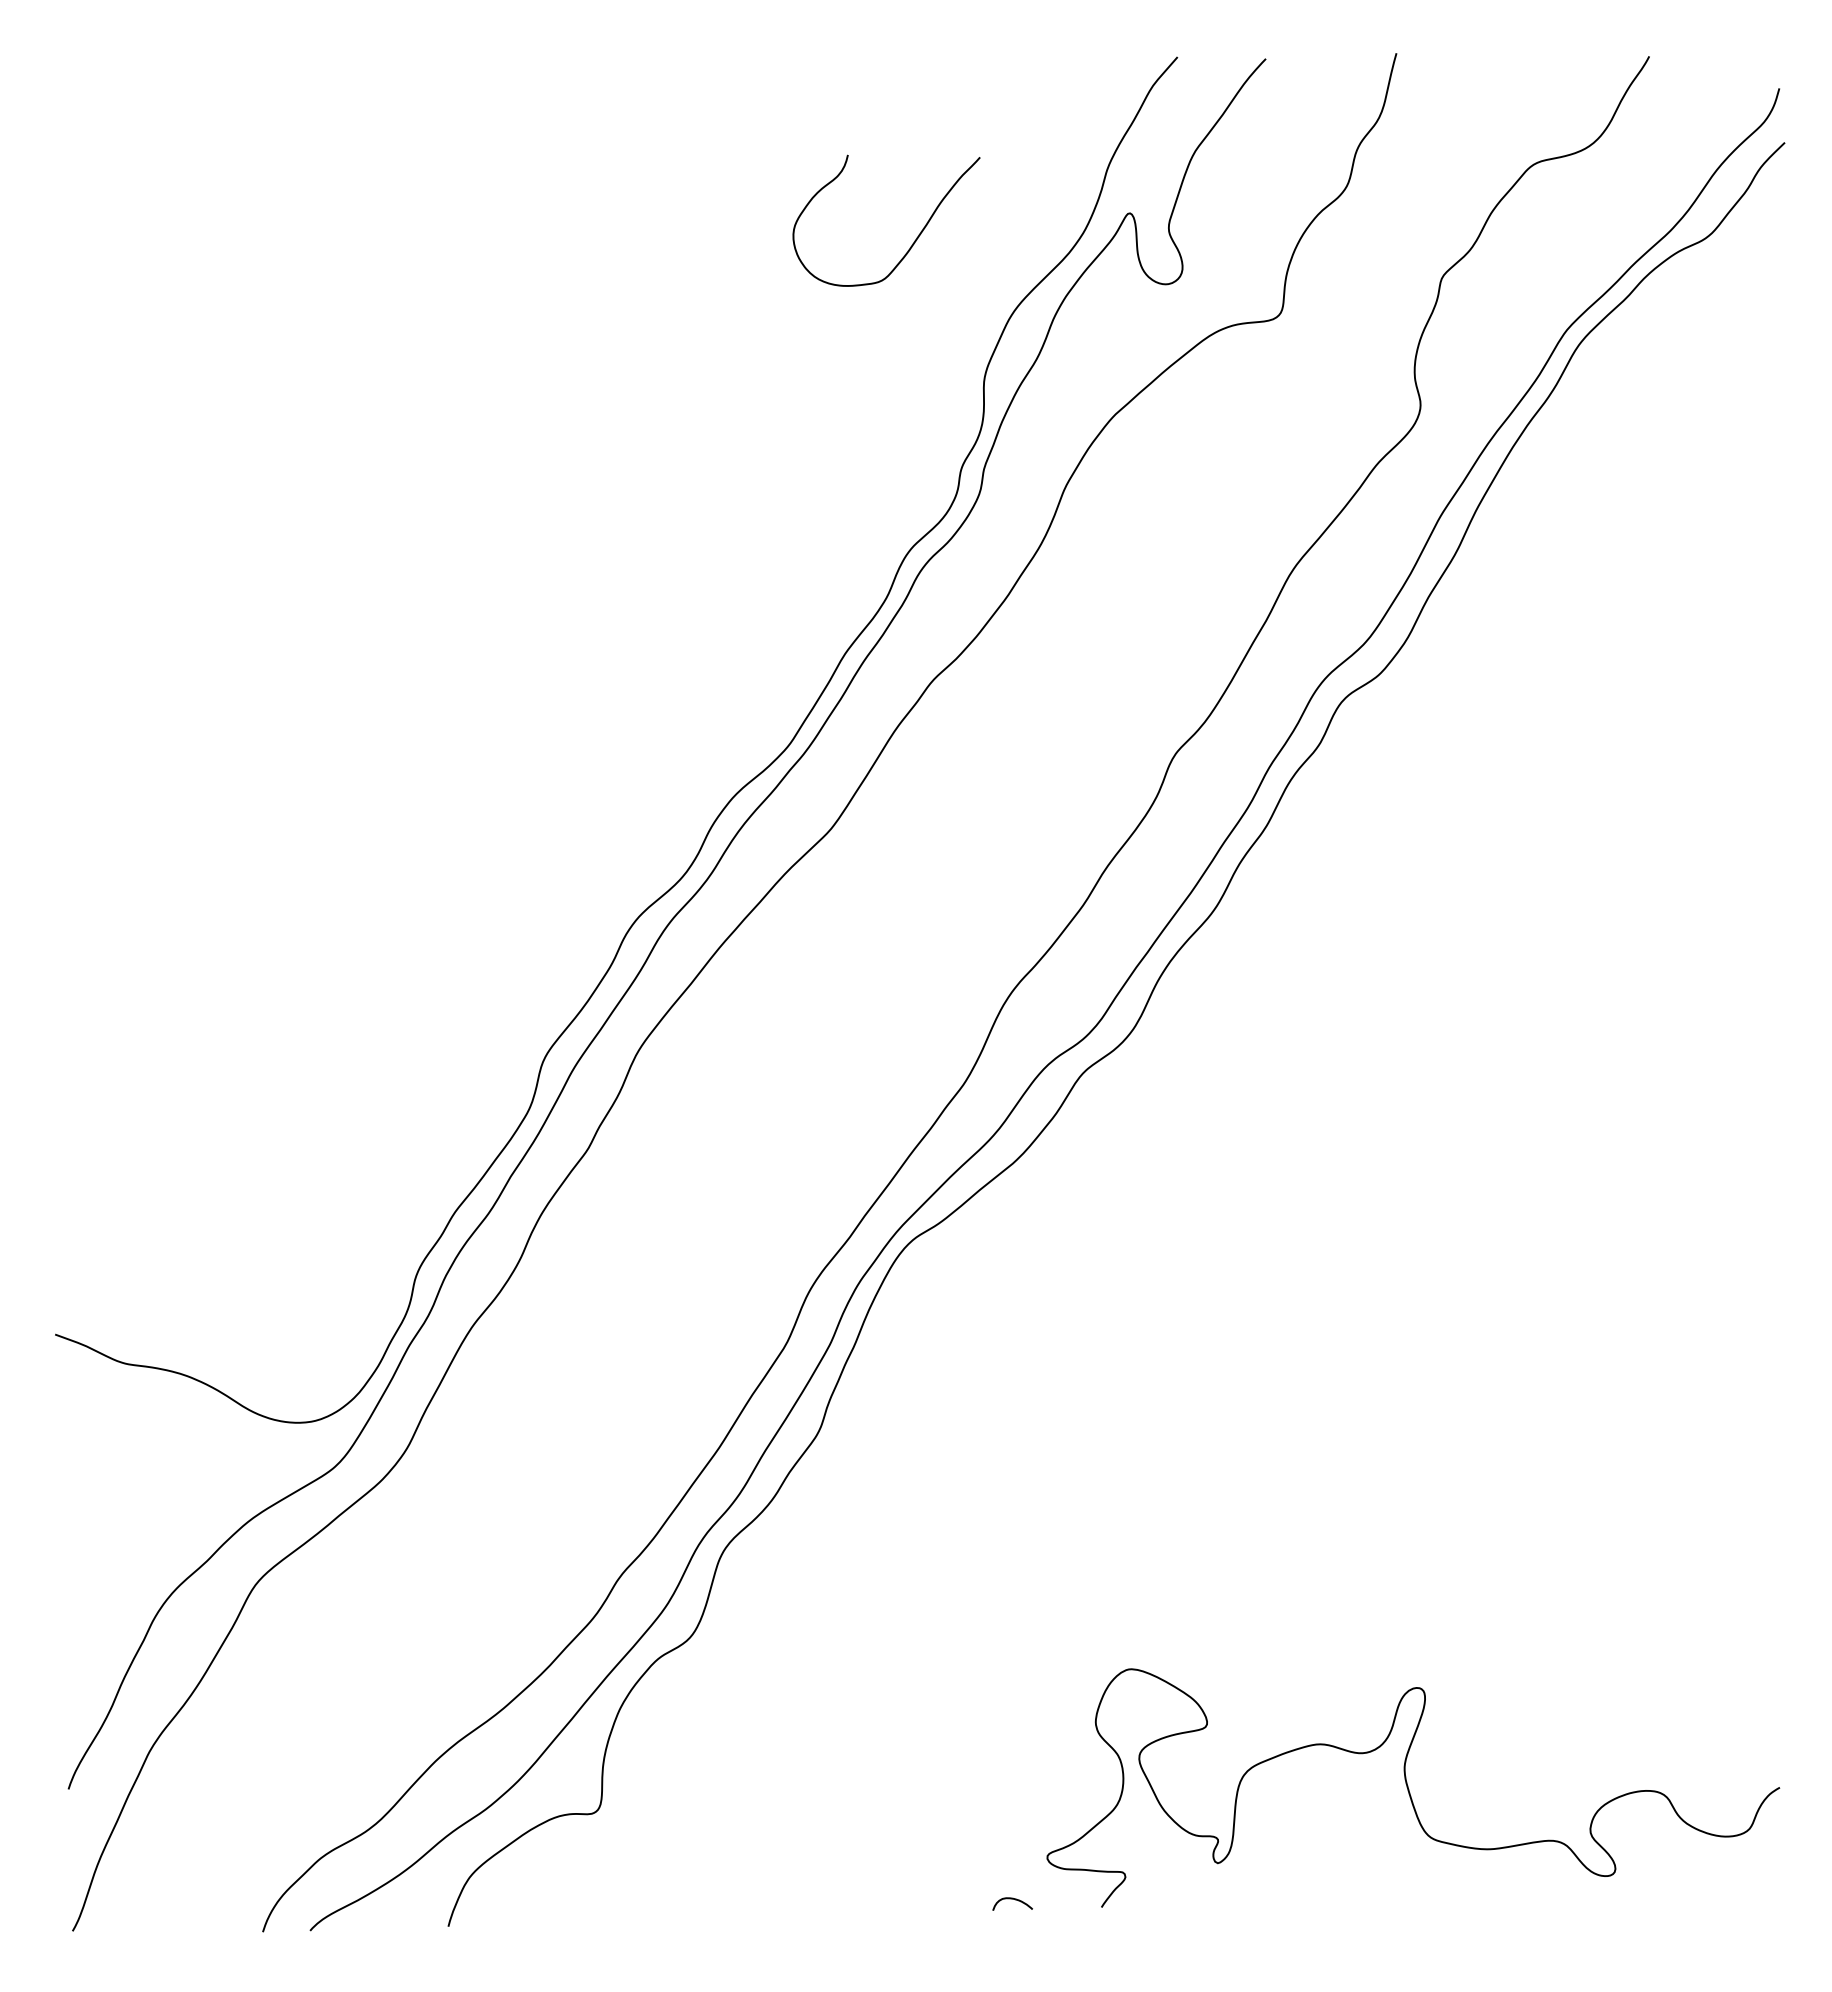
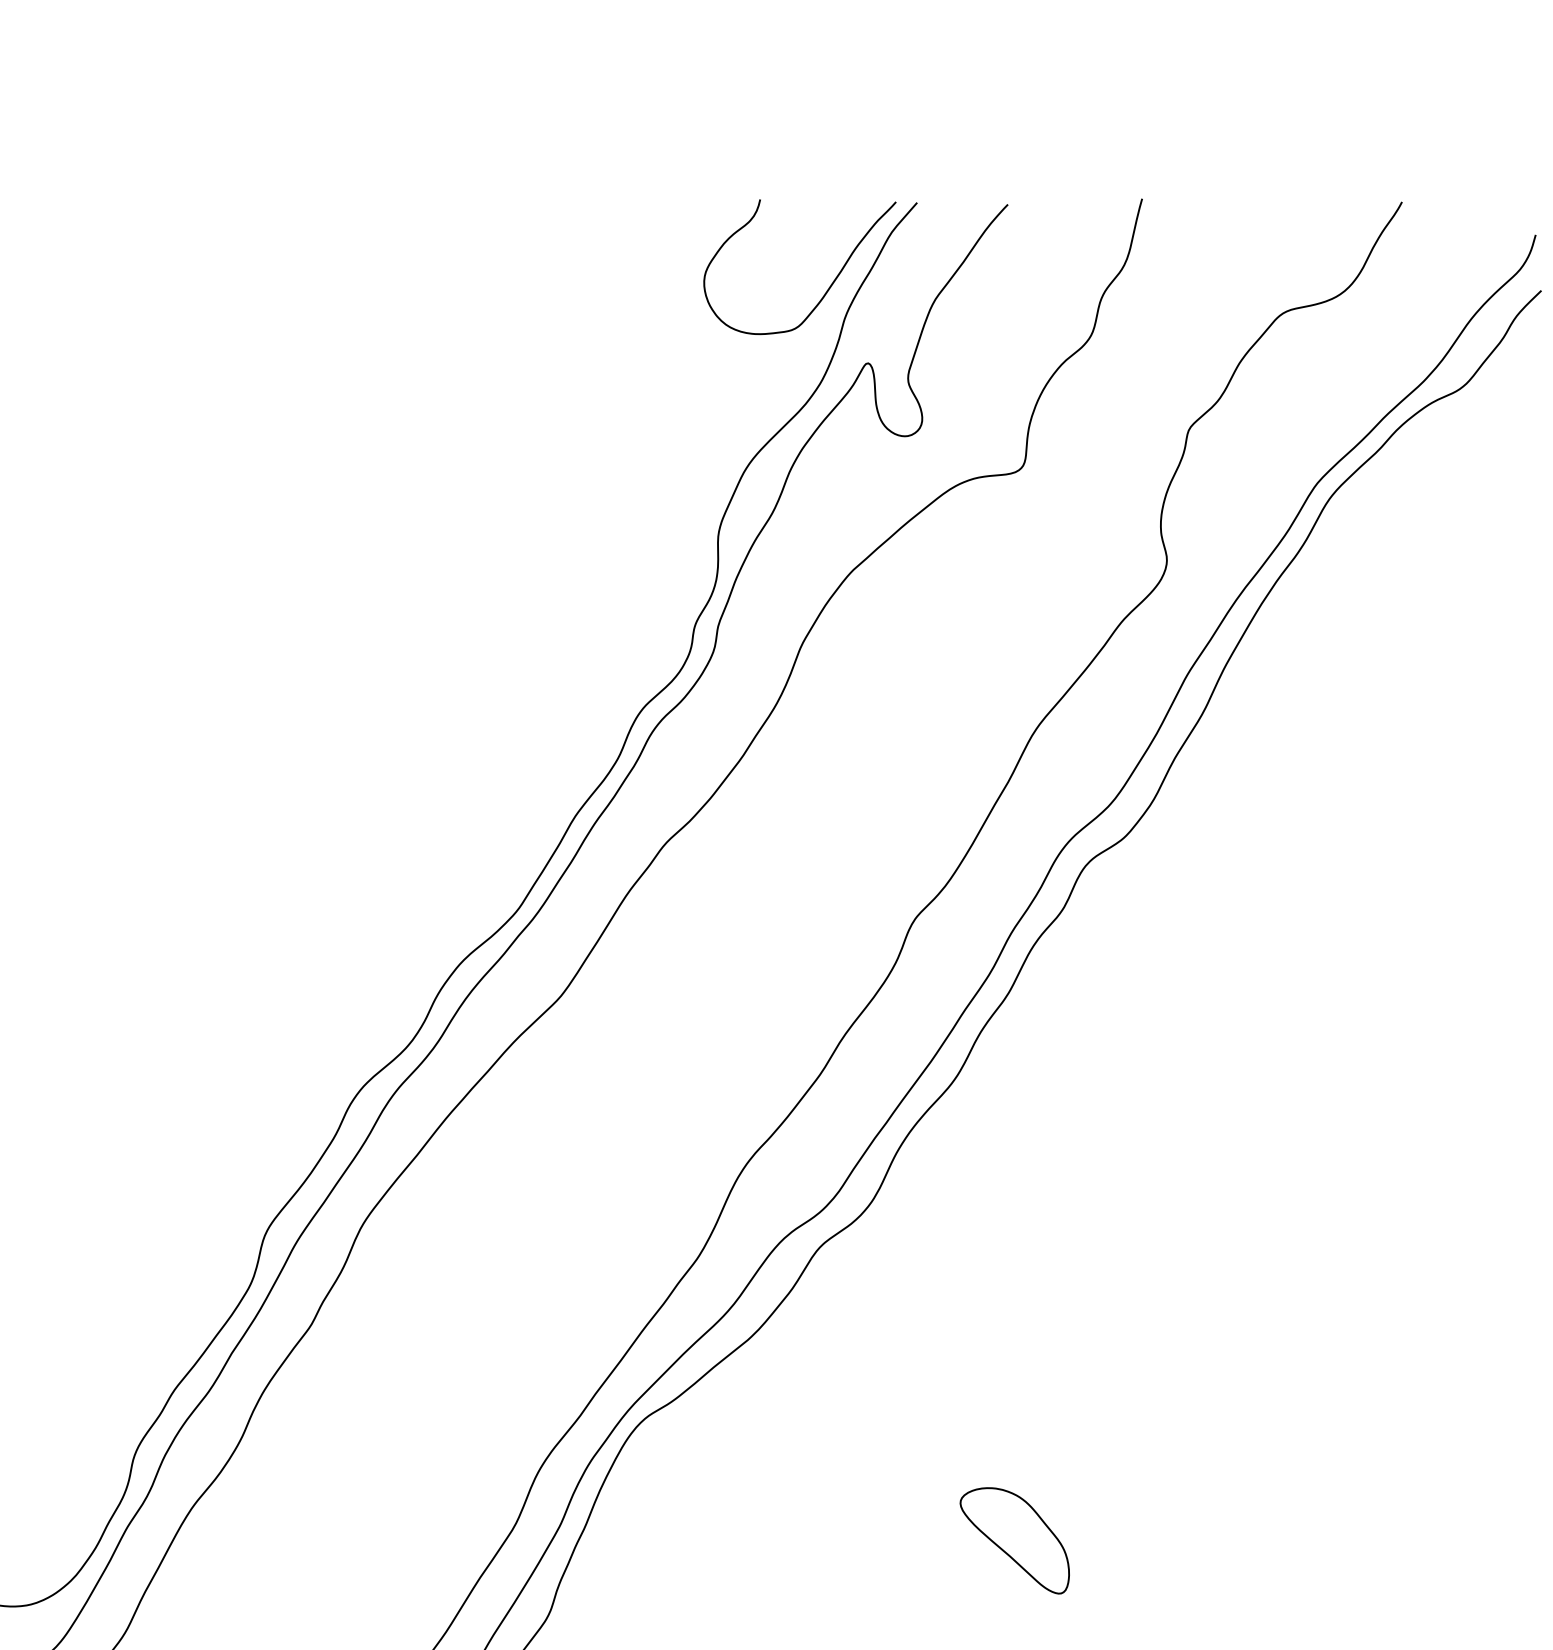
curve: (914, 240) -> (828, 287), moved
part: (1272, 1358) -> (1014, 1540), added

